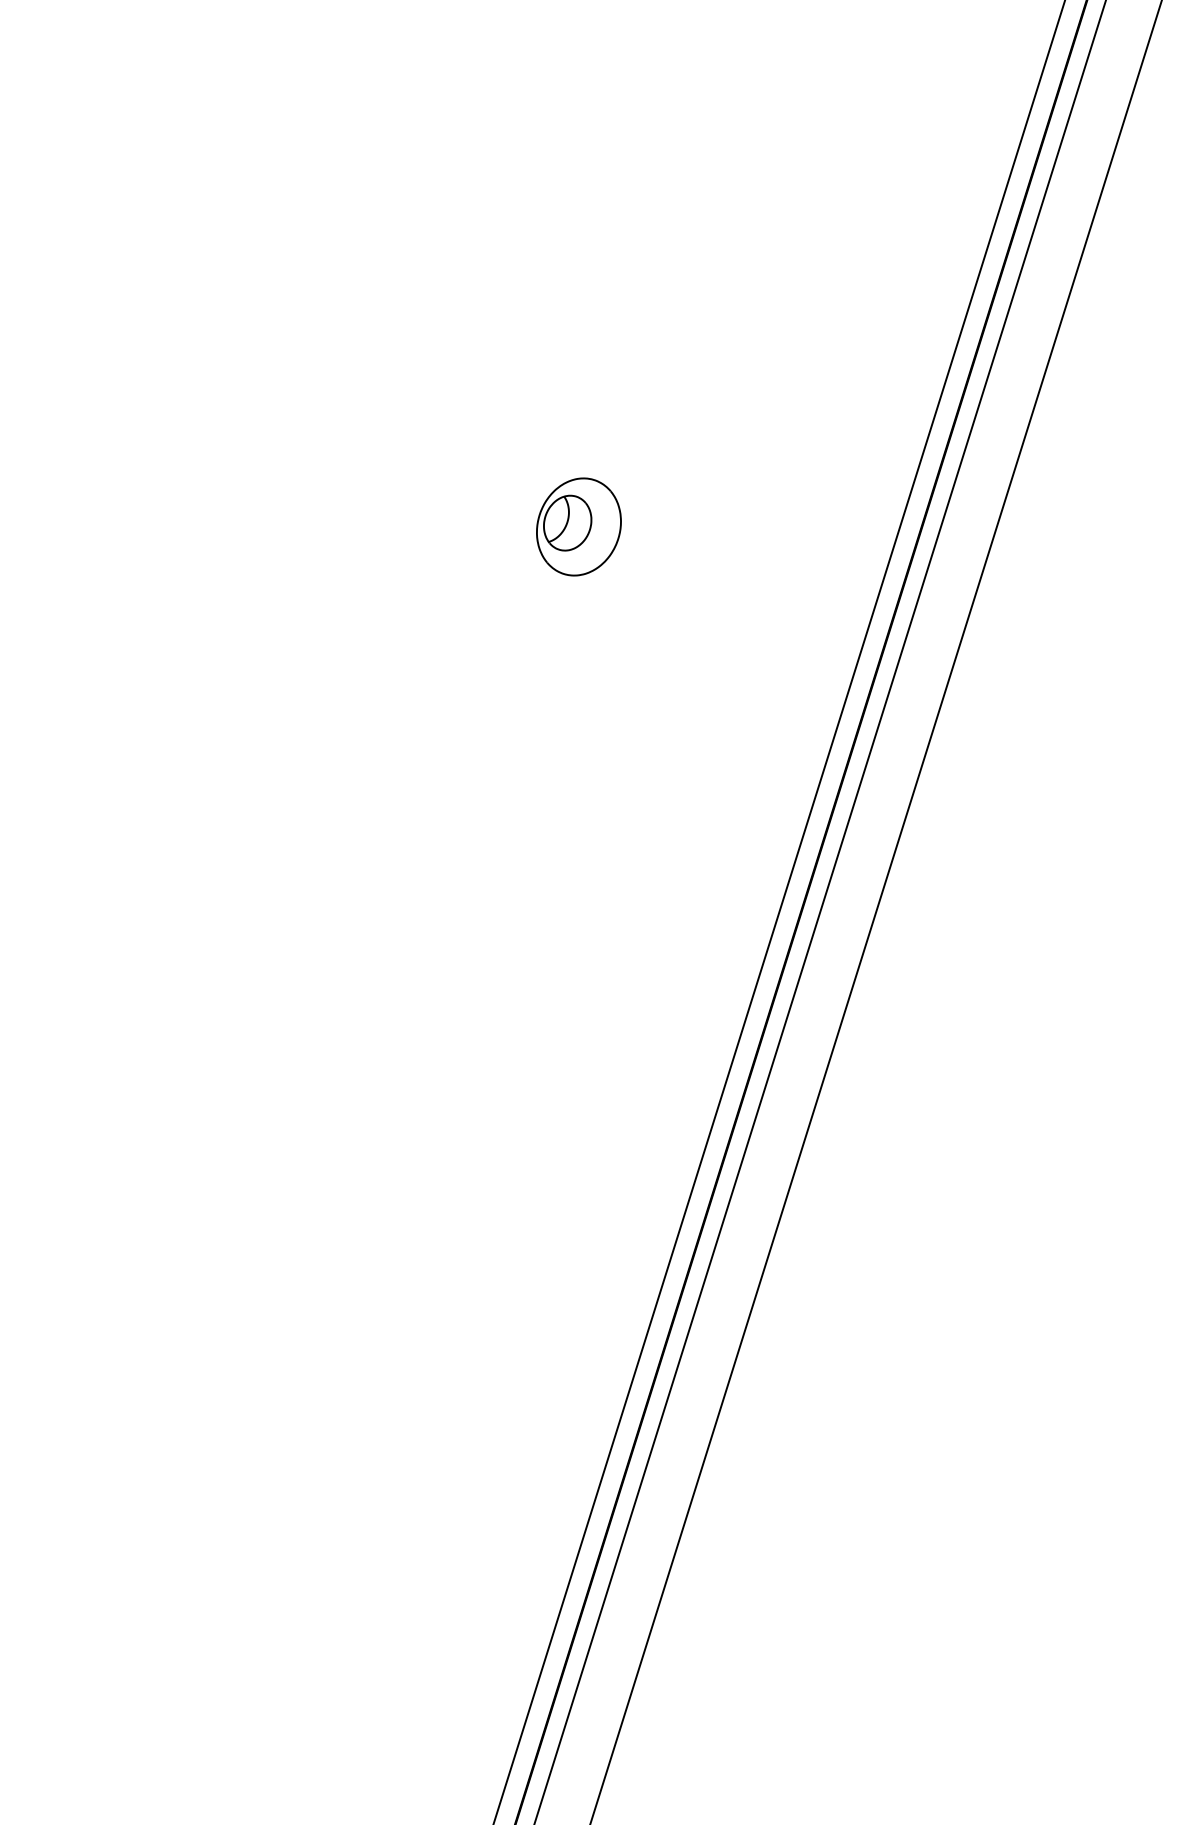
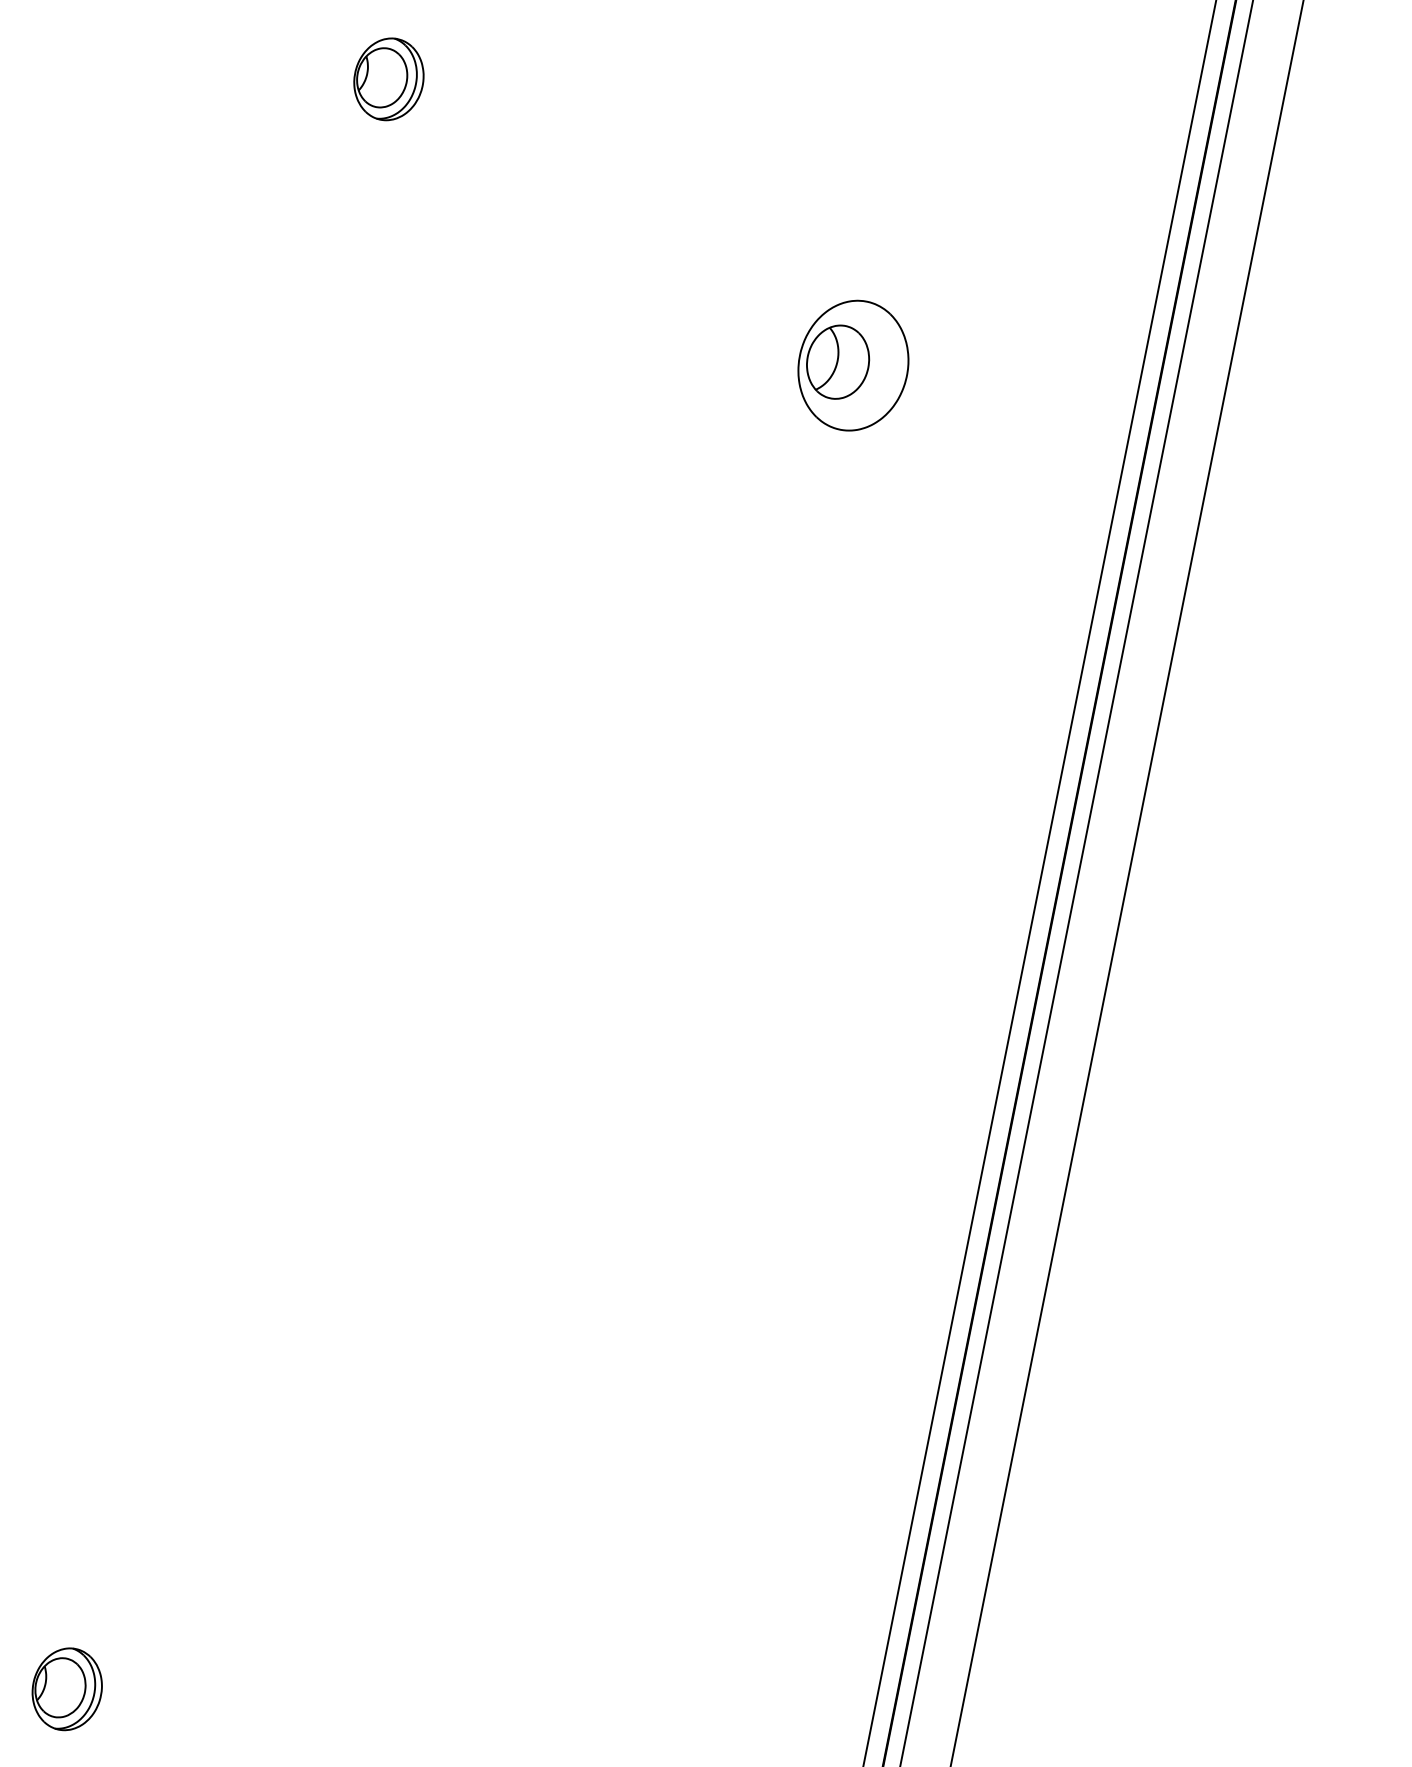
part: (113, 166) -> (388, 79), added
part: (579, 526) -> (853, 365), size x1.43

